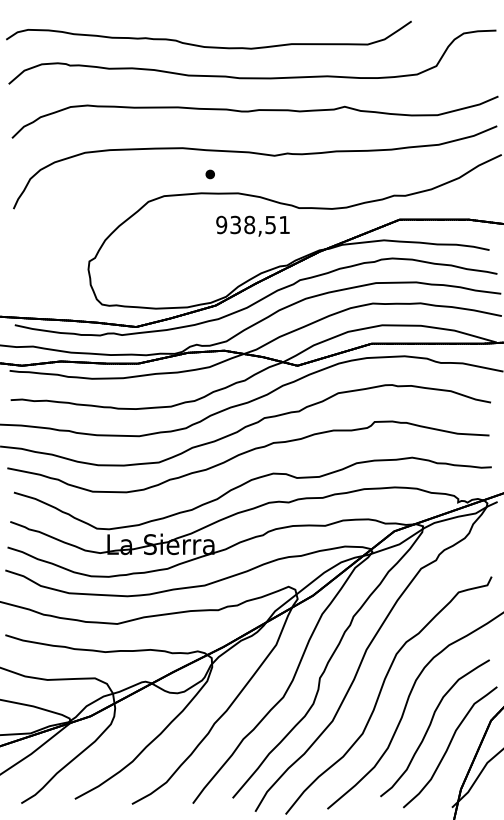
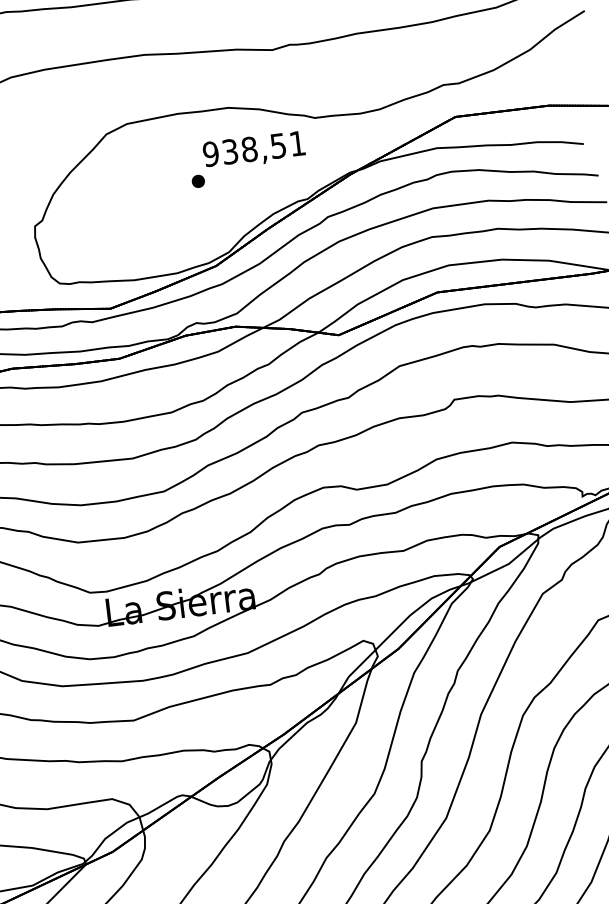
part: (209, 174) -> (197, 181), moved

